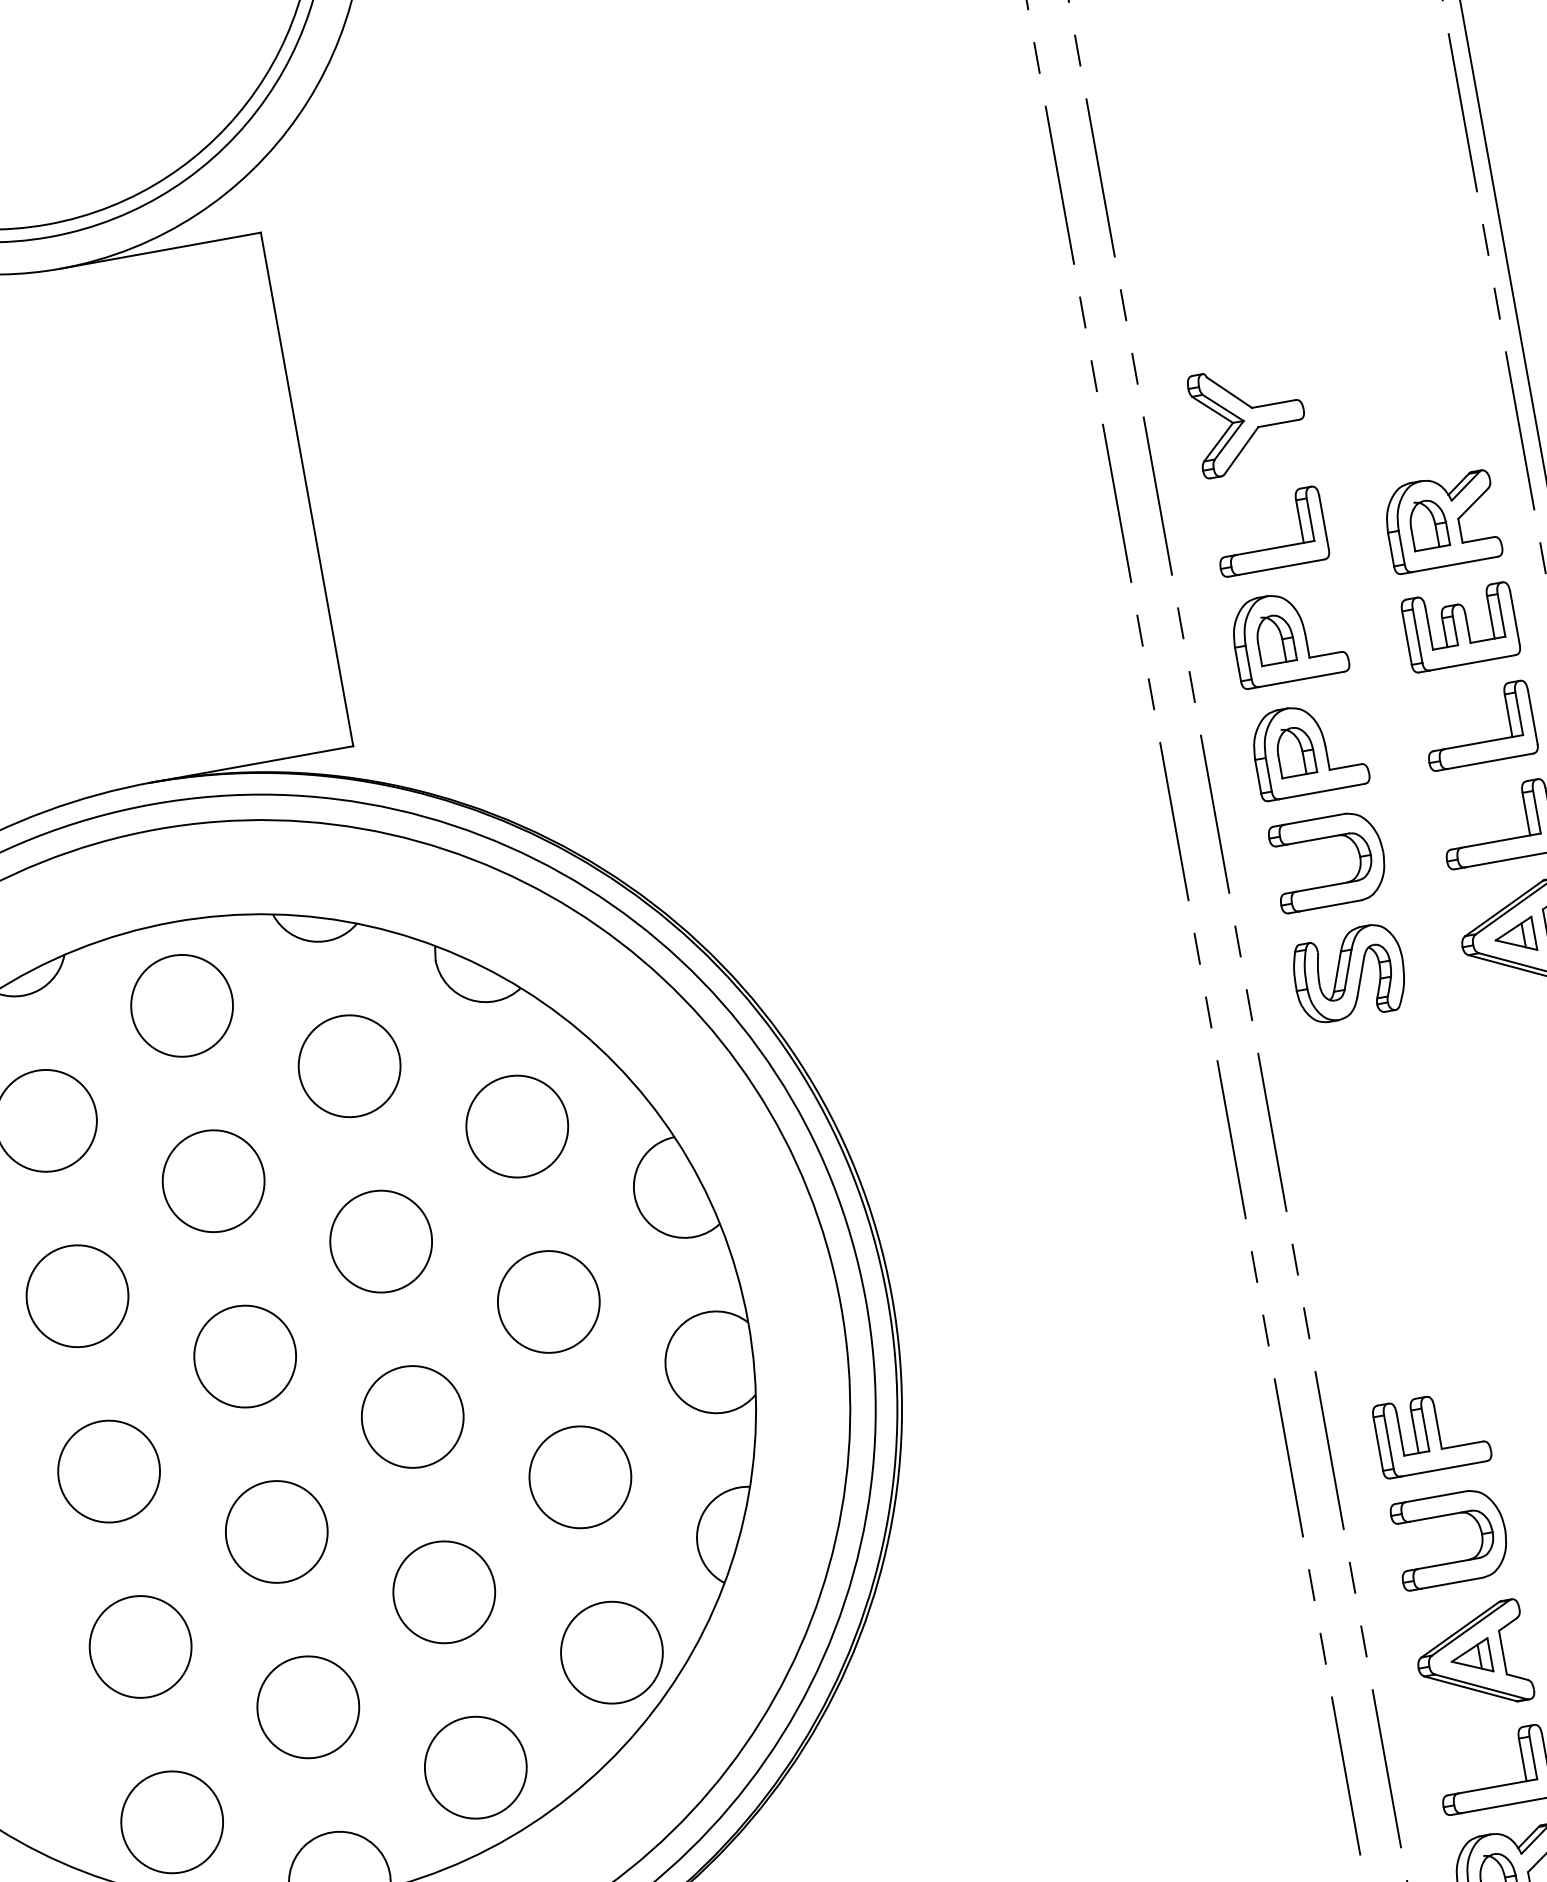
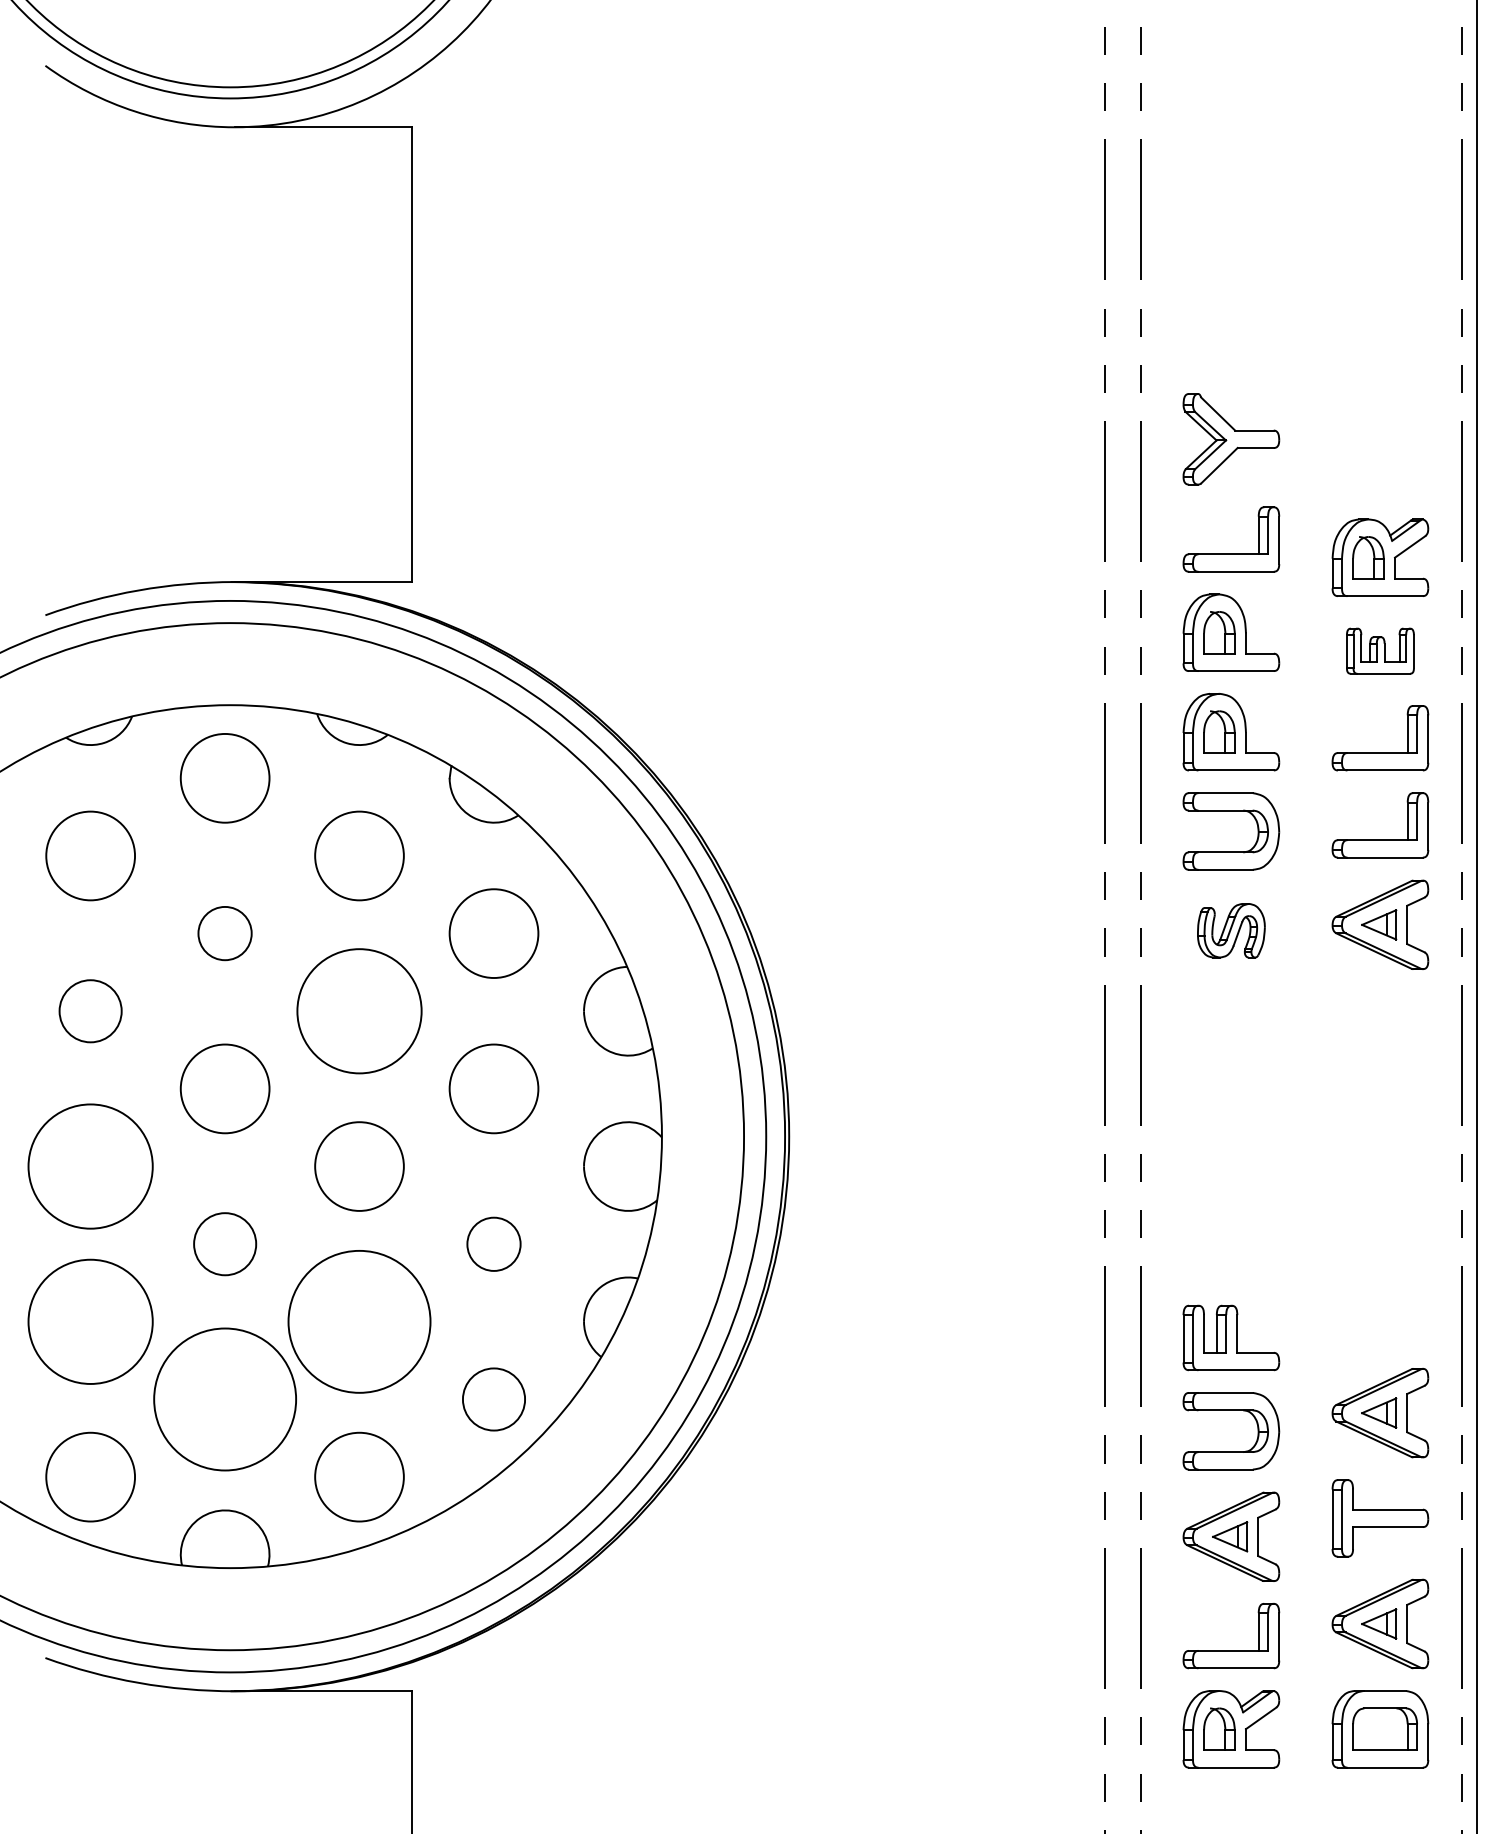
part: (1461, 627) -> (1380, 651), size x0.7
part: (1349, 973) -> (1231, 930), size x0.7
circle: (212, 1181) -> (224, 933), size x0.6
circle: (380, 1240) -> (359, 1010), size x1.4
circle: (77, 1295) -> (90, 1010), size x0.7
circle: (108, 1471) -> (90, 1166), size x1.4
circle: (579, 1477) -> (493, 1244), size x0.6
circle: (275, 1531) -> (224, 1243), size x0.7
circle: (444, 1591) -> (359, 1321), size x1.6
circle: (140, 1646) -> (90, 1321), size x1.4
circle: (611, 1652) -> (493, 1399), size x0.7
circle: (307, 1707) -> (224, 1399), size x1.6

